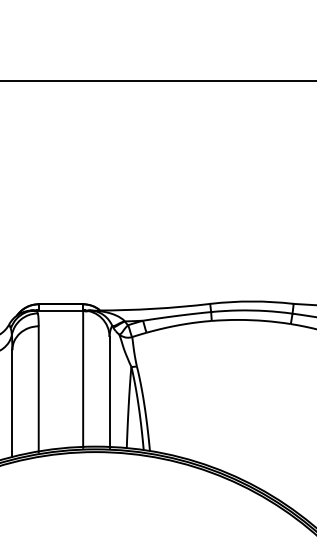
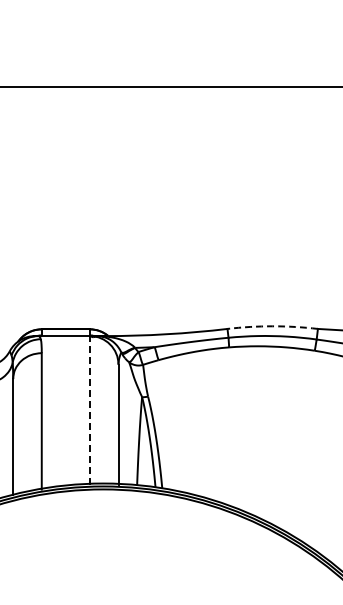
arc: (251, 301) -> (272, 326), solid -> dashed
line: (82, 378) -> (89, 409), solid -> dashed

